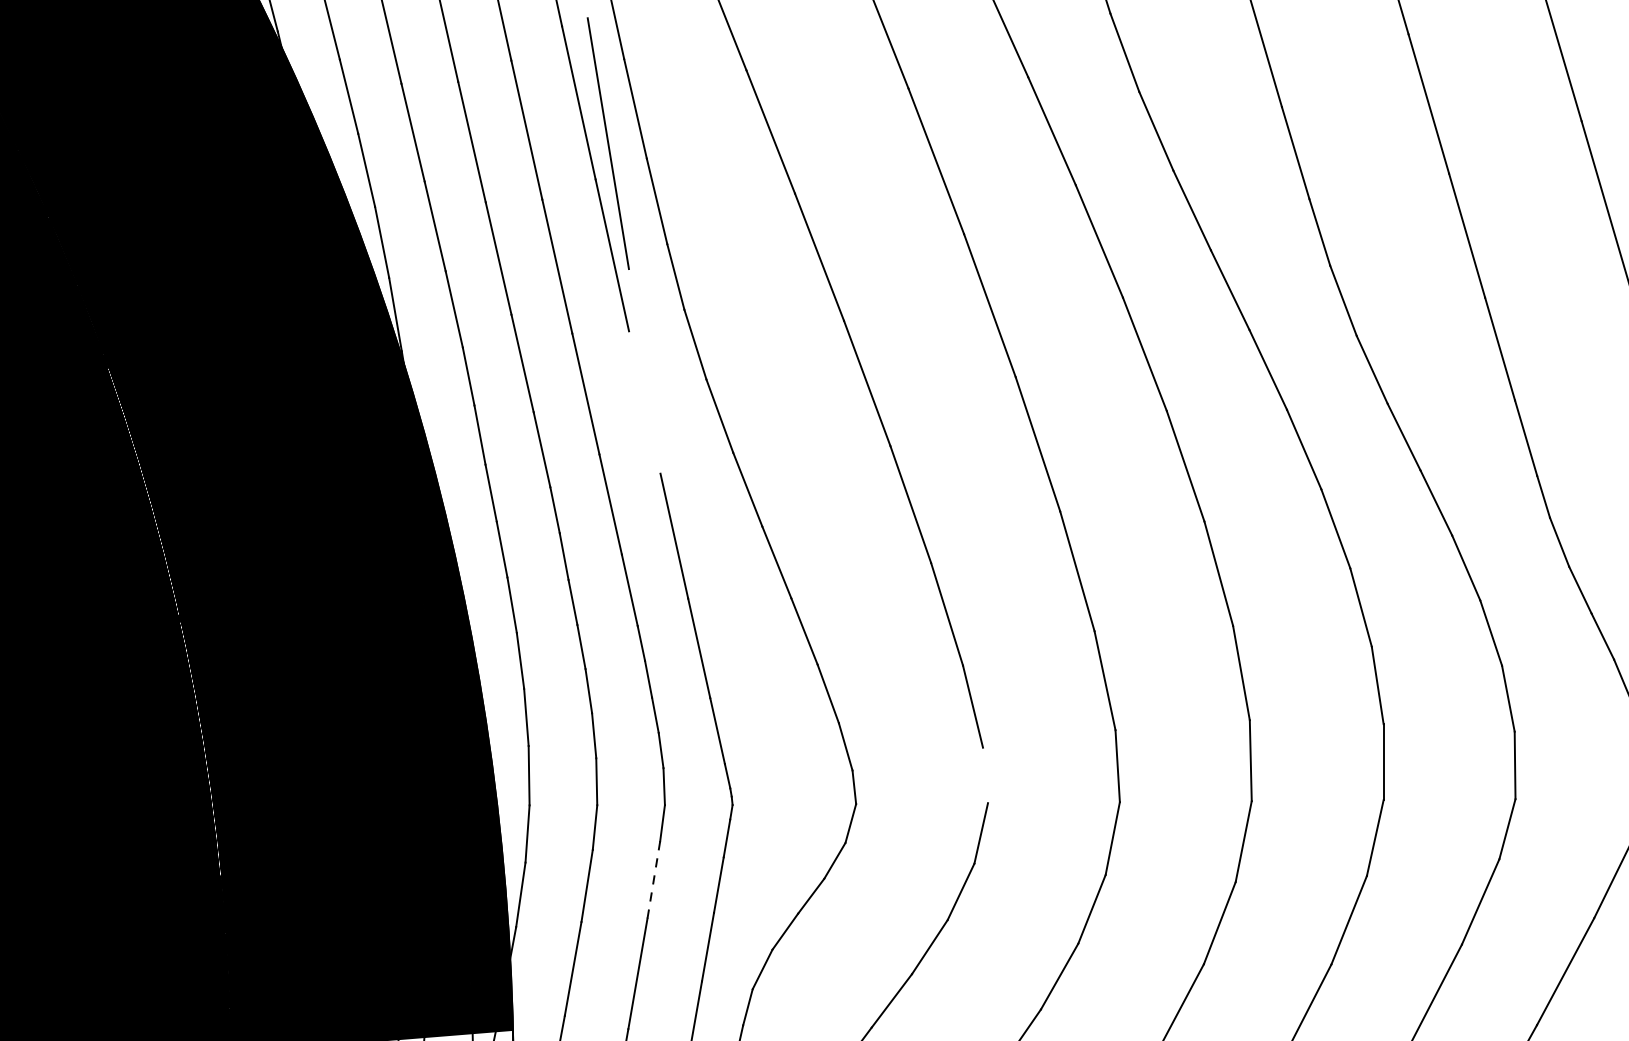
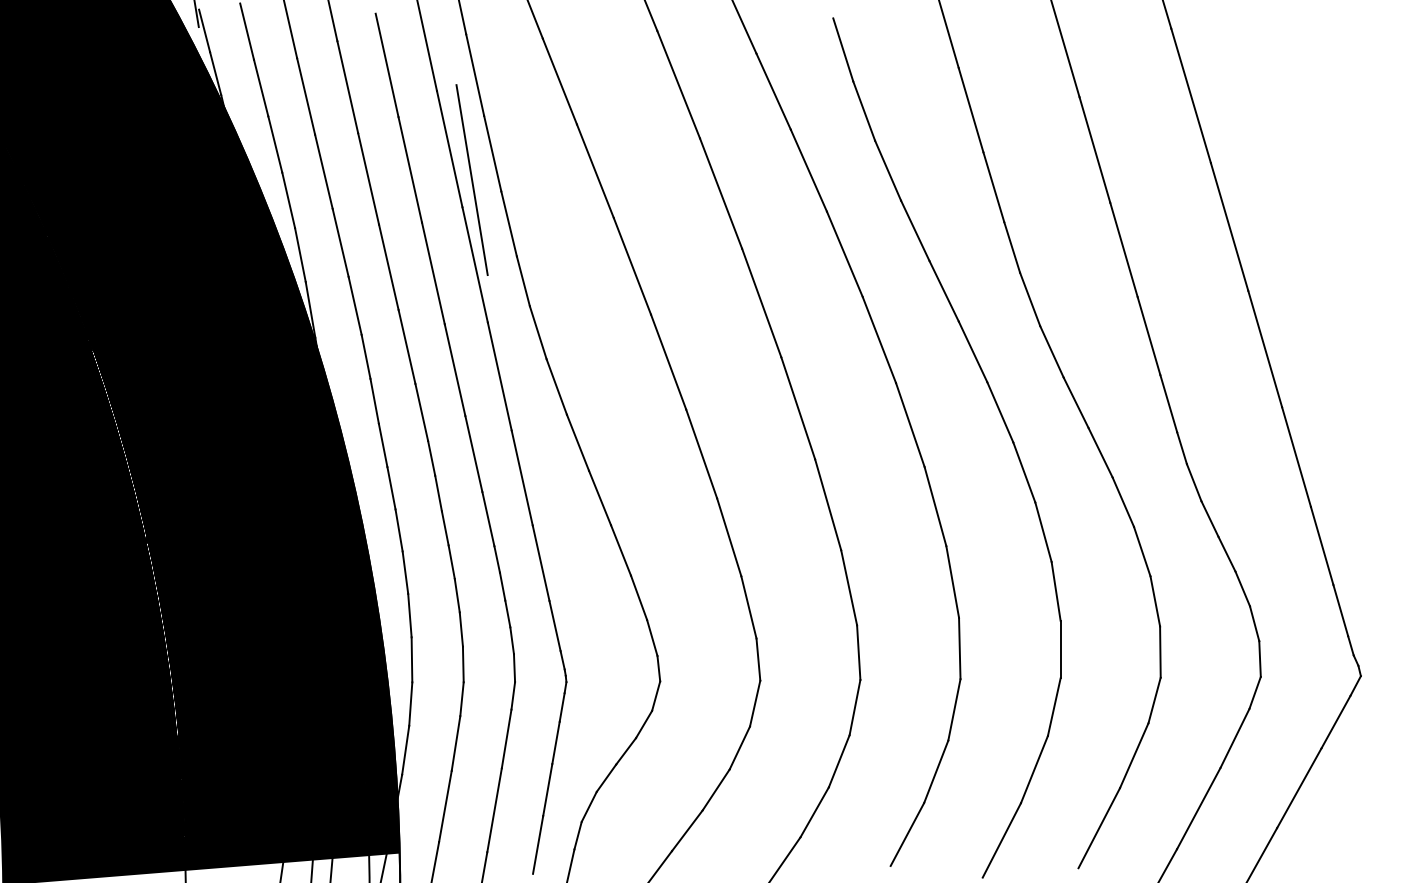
line: (644, 402) -> (499, 376), added
line: (985, 775) -> (758, 659), added
line: (653, 879) -> (506, 738), dashed -> solid

